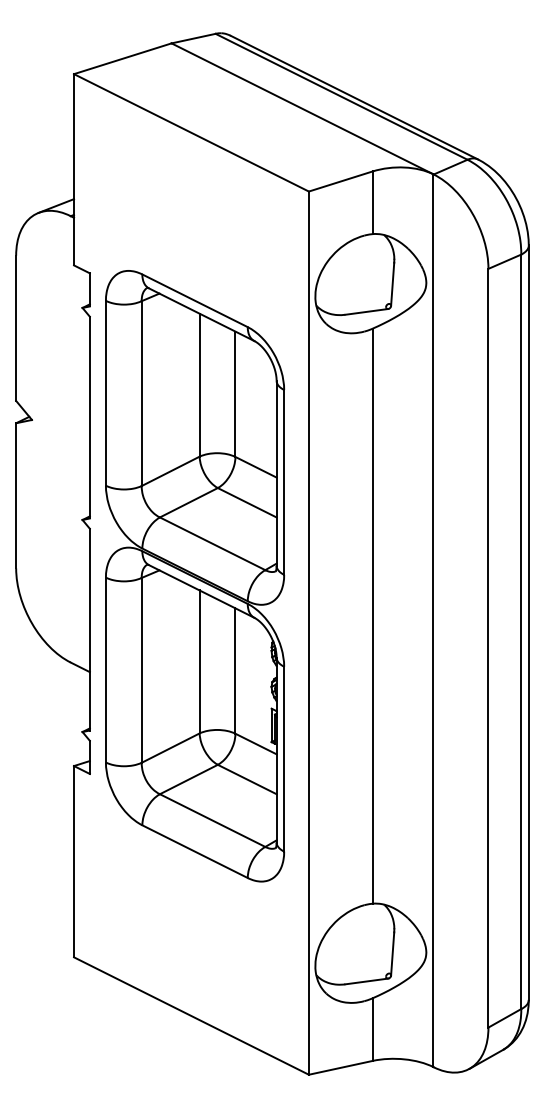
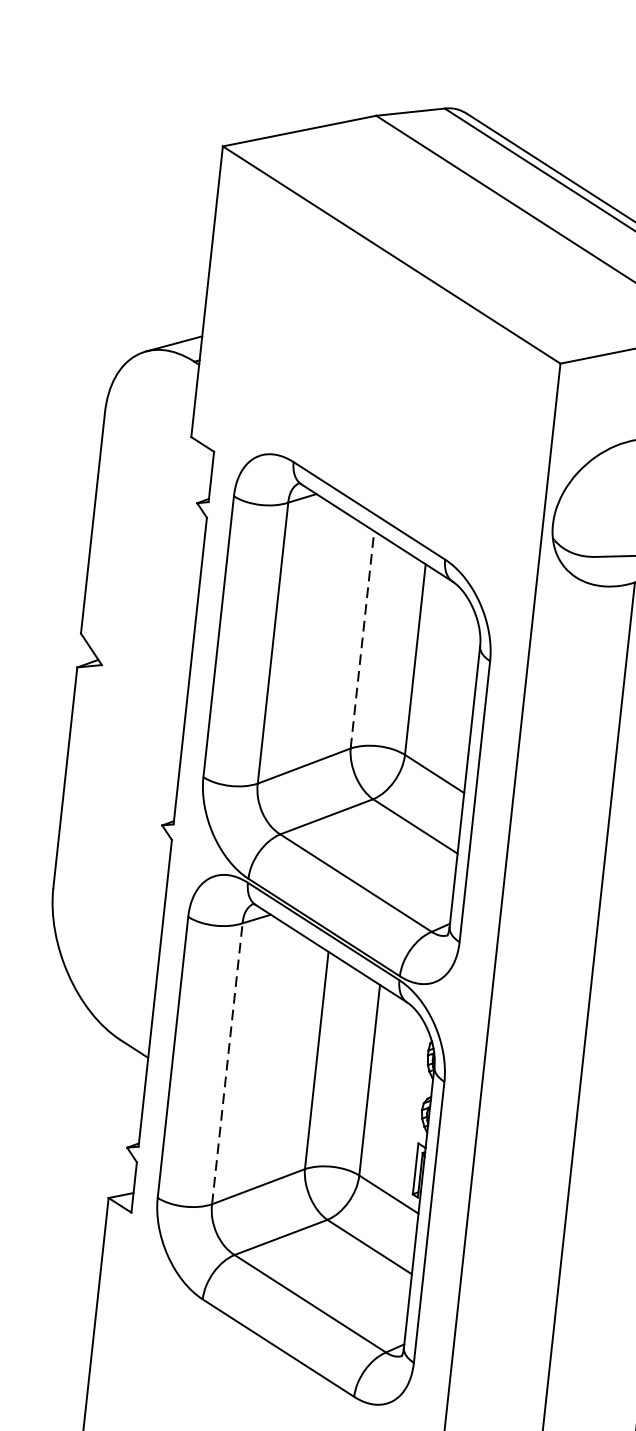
line: (199, 384) -> (362, 638), solid -> dashed
line: (141, 669) -> (227, 1062), solid -> dashed

